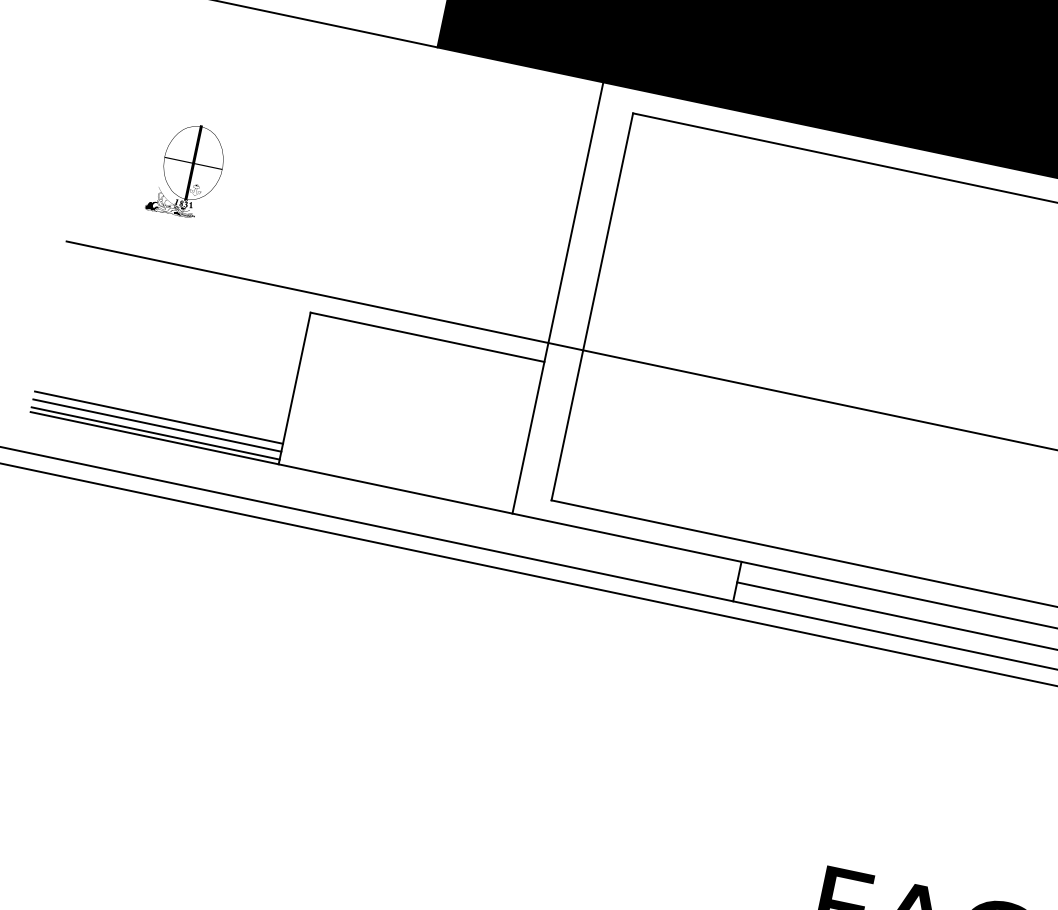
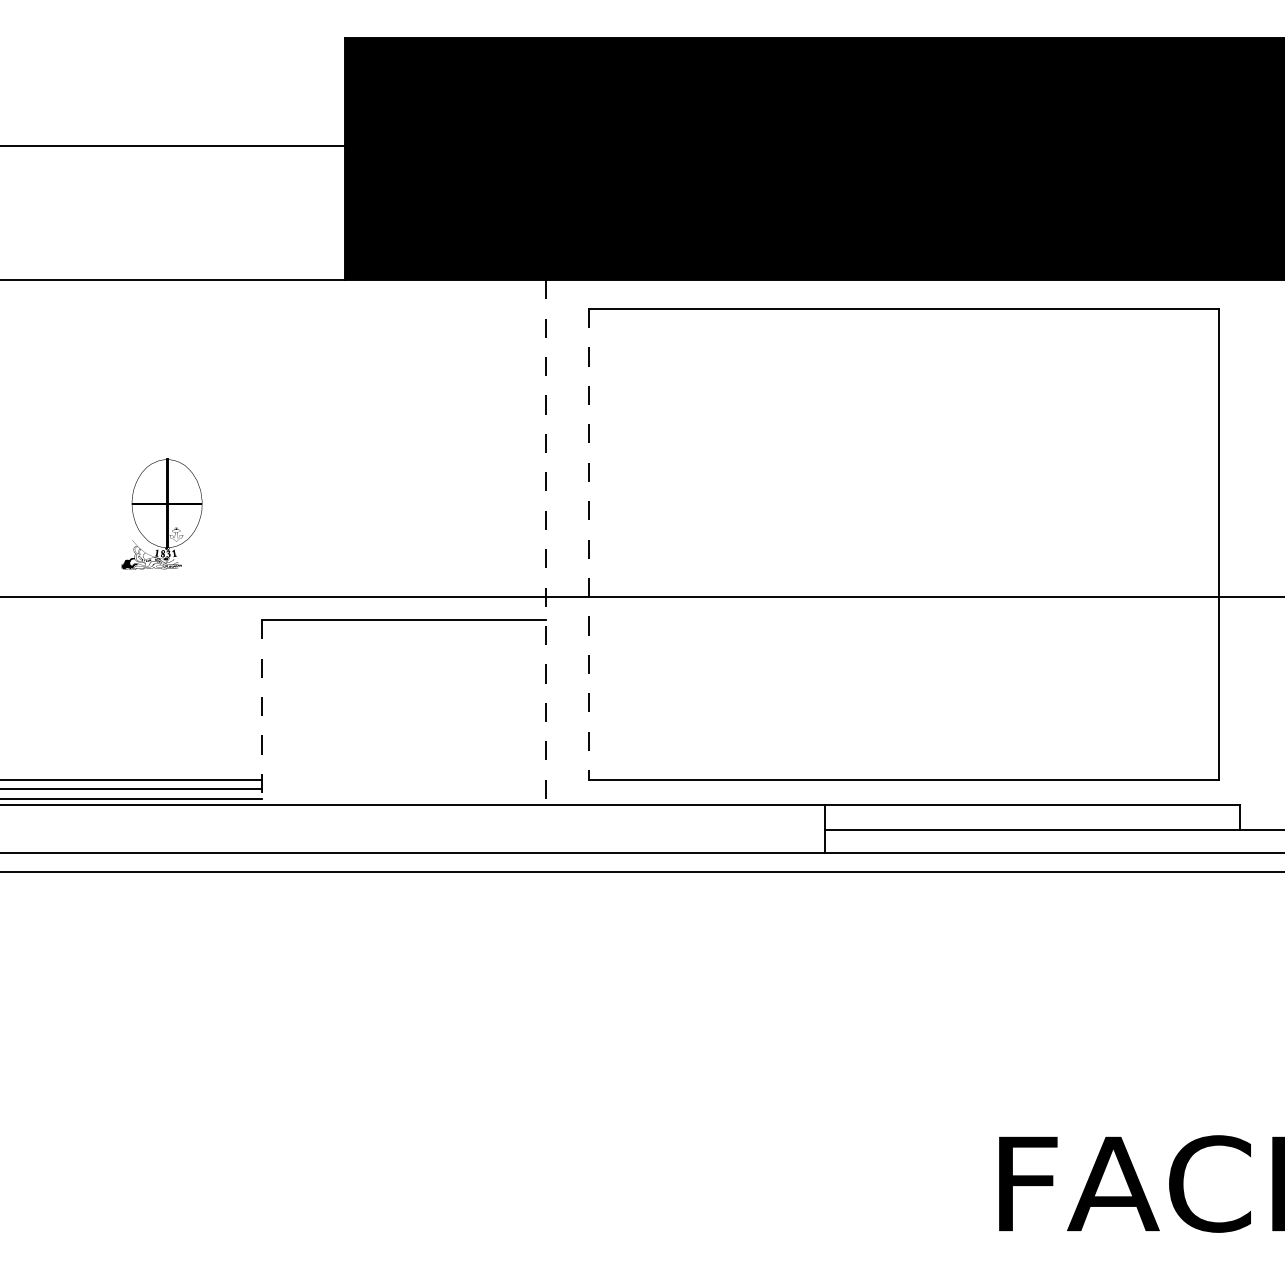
part: (187, 170) -> (161, 513), moved
line: (558, 298) -> (546, 542), solid -> dashed
line: (592, 307) -> (588, 544), solid -> dashed
line: (294, 388) -> (262, 712), solid -> dashed

